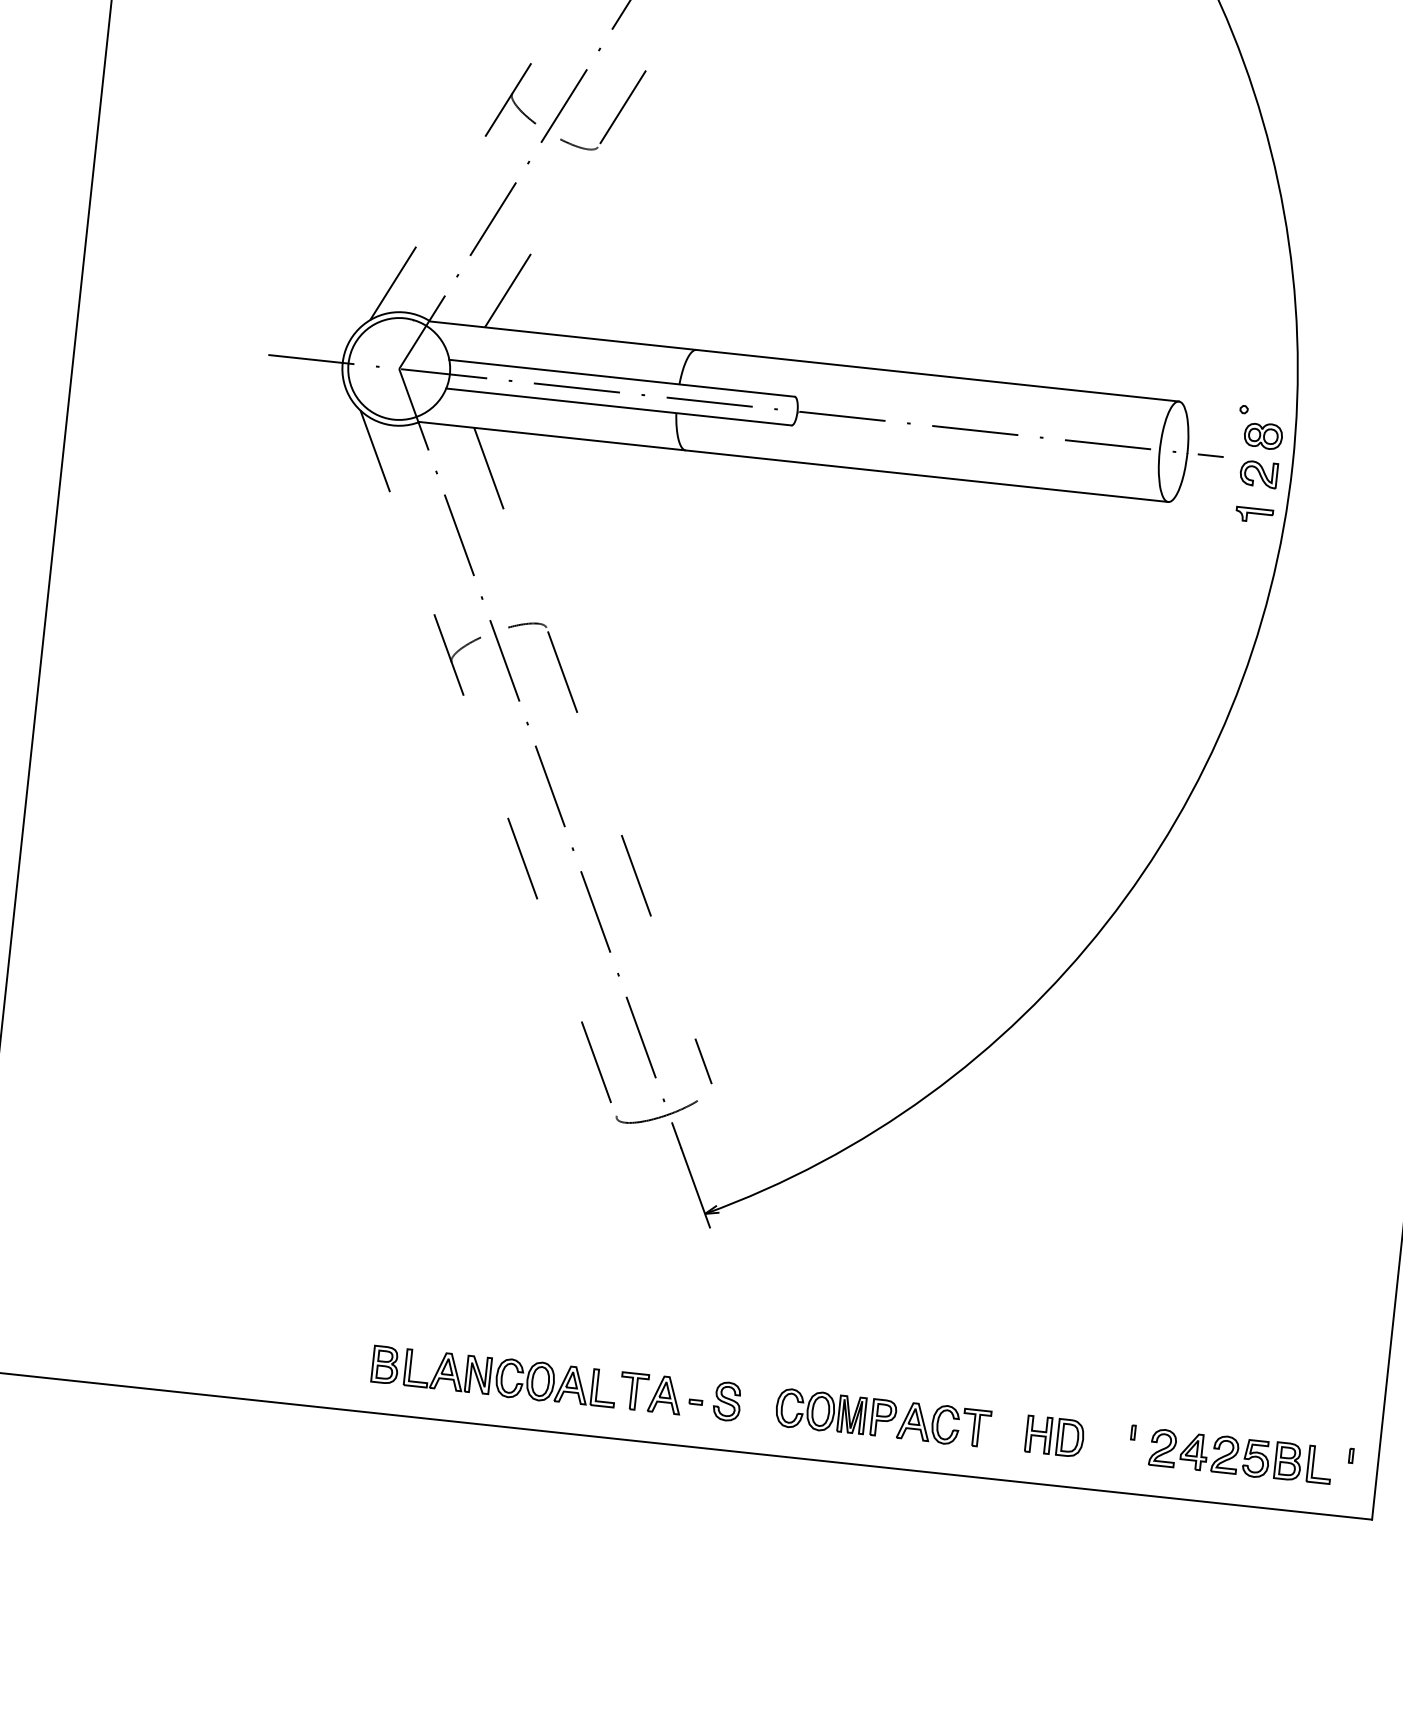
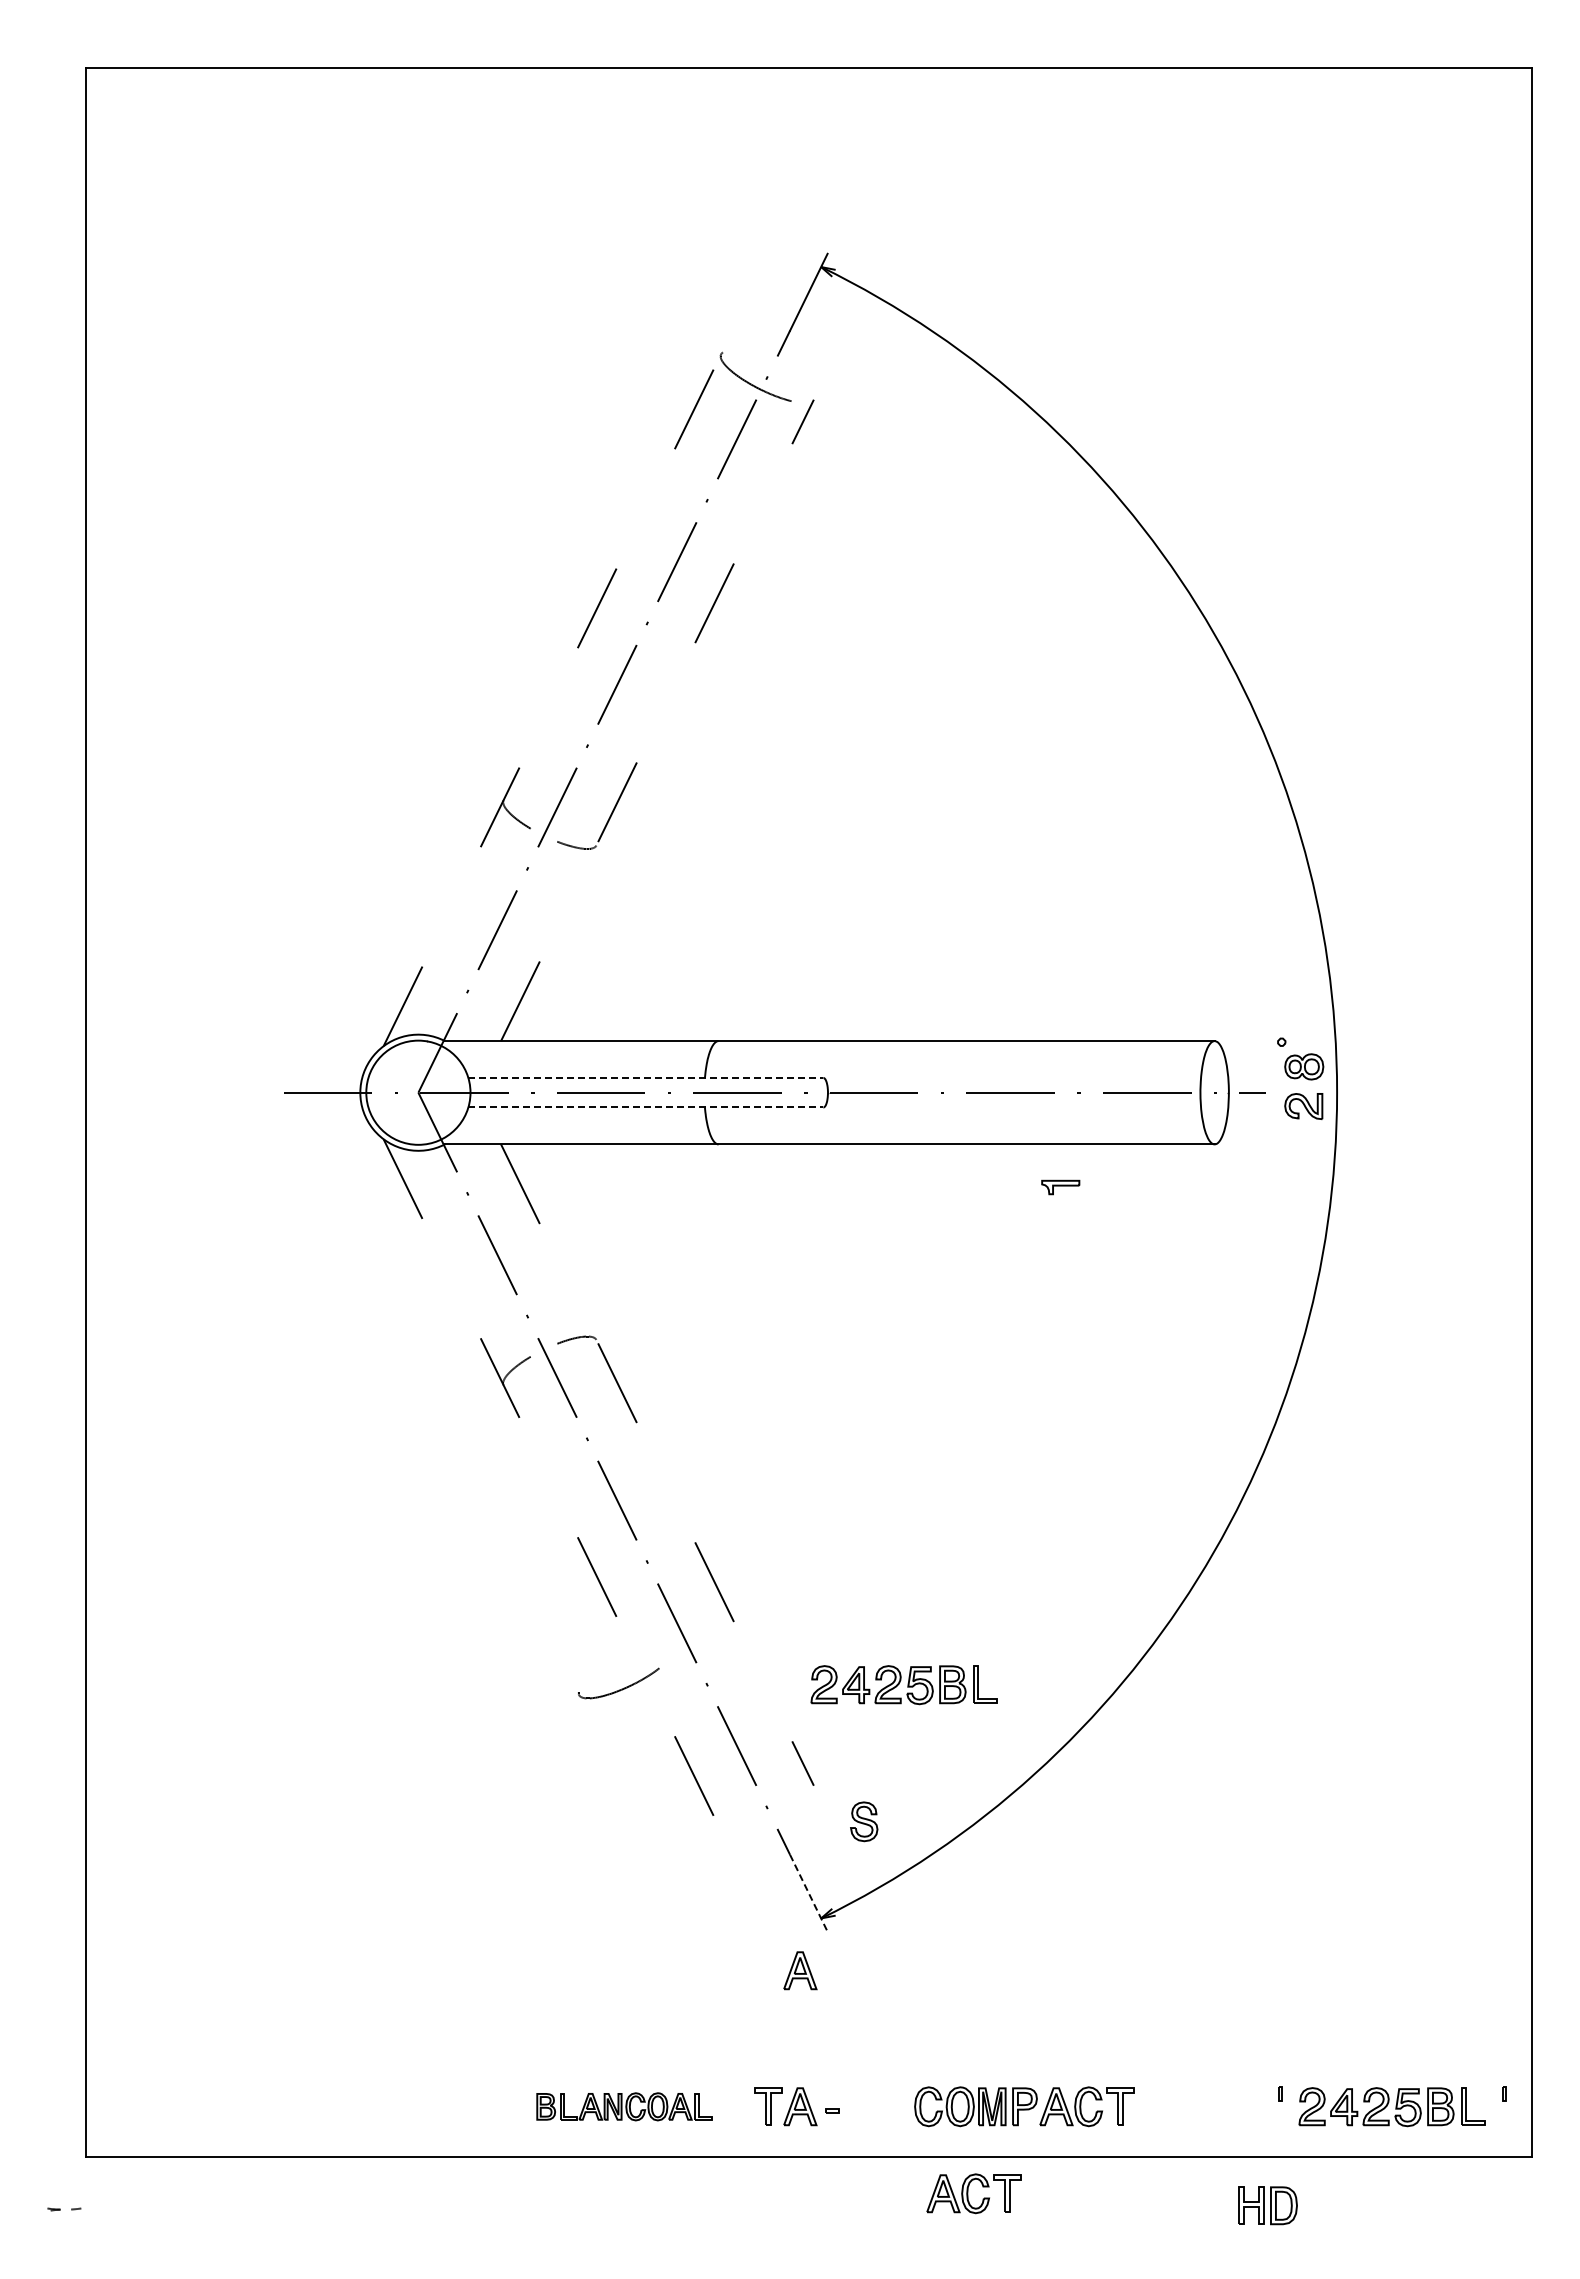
line: (621, 377) -> (645, 1077), solid -> dashed
line: (618, 406) -> (645, 1107), solid -> dashed
part: (1254, 515) -> (1060, 1187), moved
part: (809, 995) -> (903, 1685), added
part: (656, 1111) -> (618, 1683), moved
line: (695, 1188) -> (808, 1893), solid -> dashed
part: (679, 1262) -> (800, 1970), added
part: (494, 1376) -> (624, 2106), size x0.7
part: (727, 1401) -> (864, 1821), moved
part: (1054, 1436) -> (1267, 2205), moved
part: (824, 1497) -> (973, 2193), added

